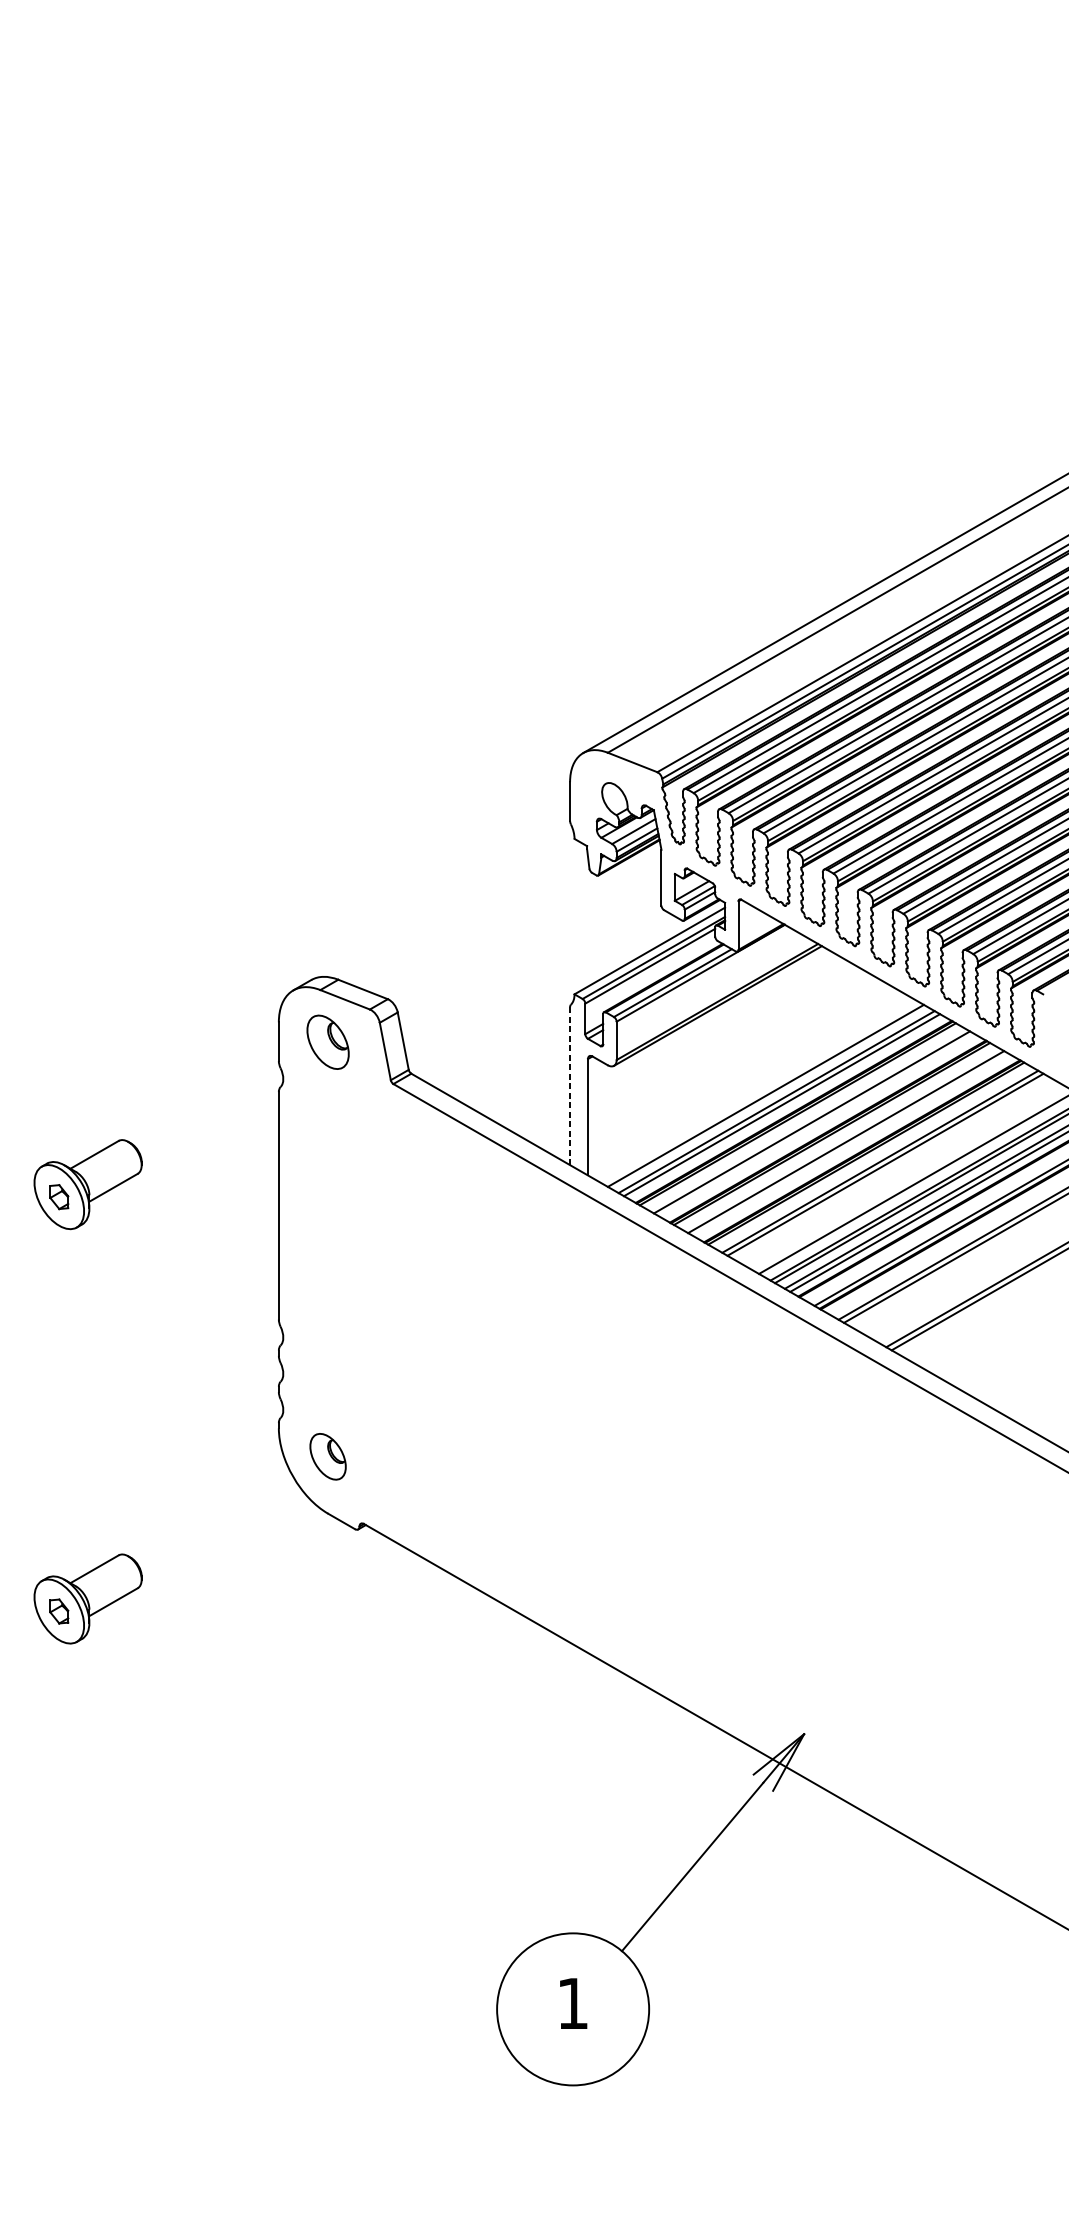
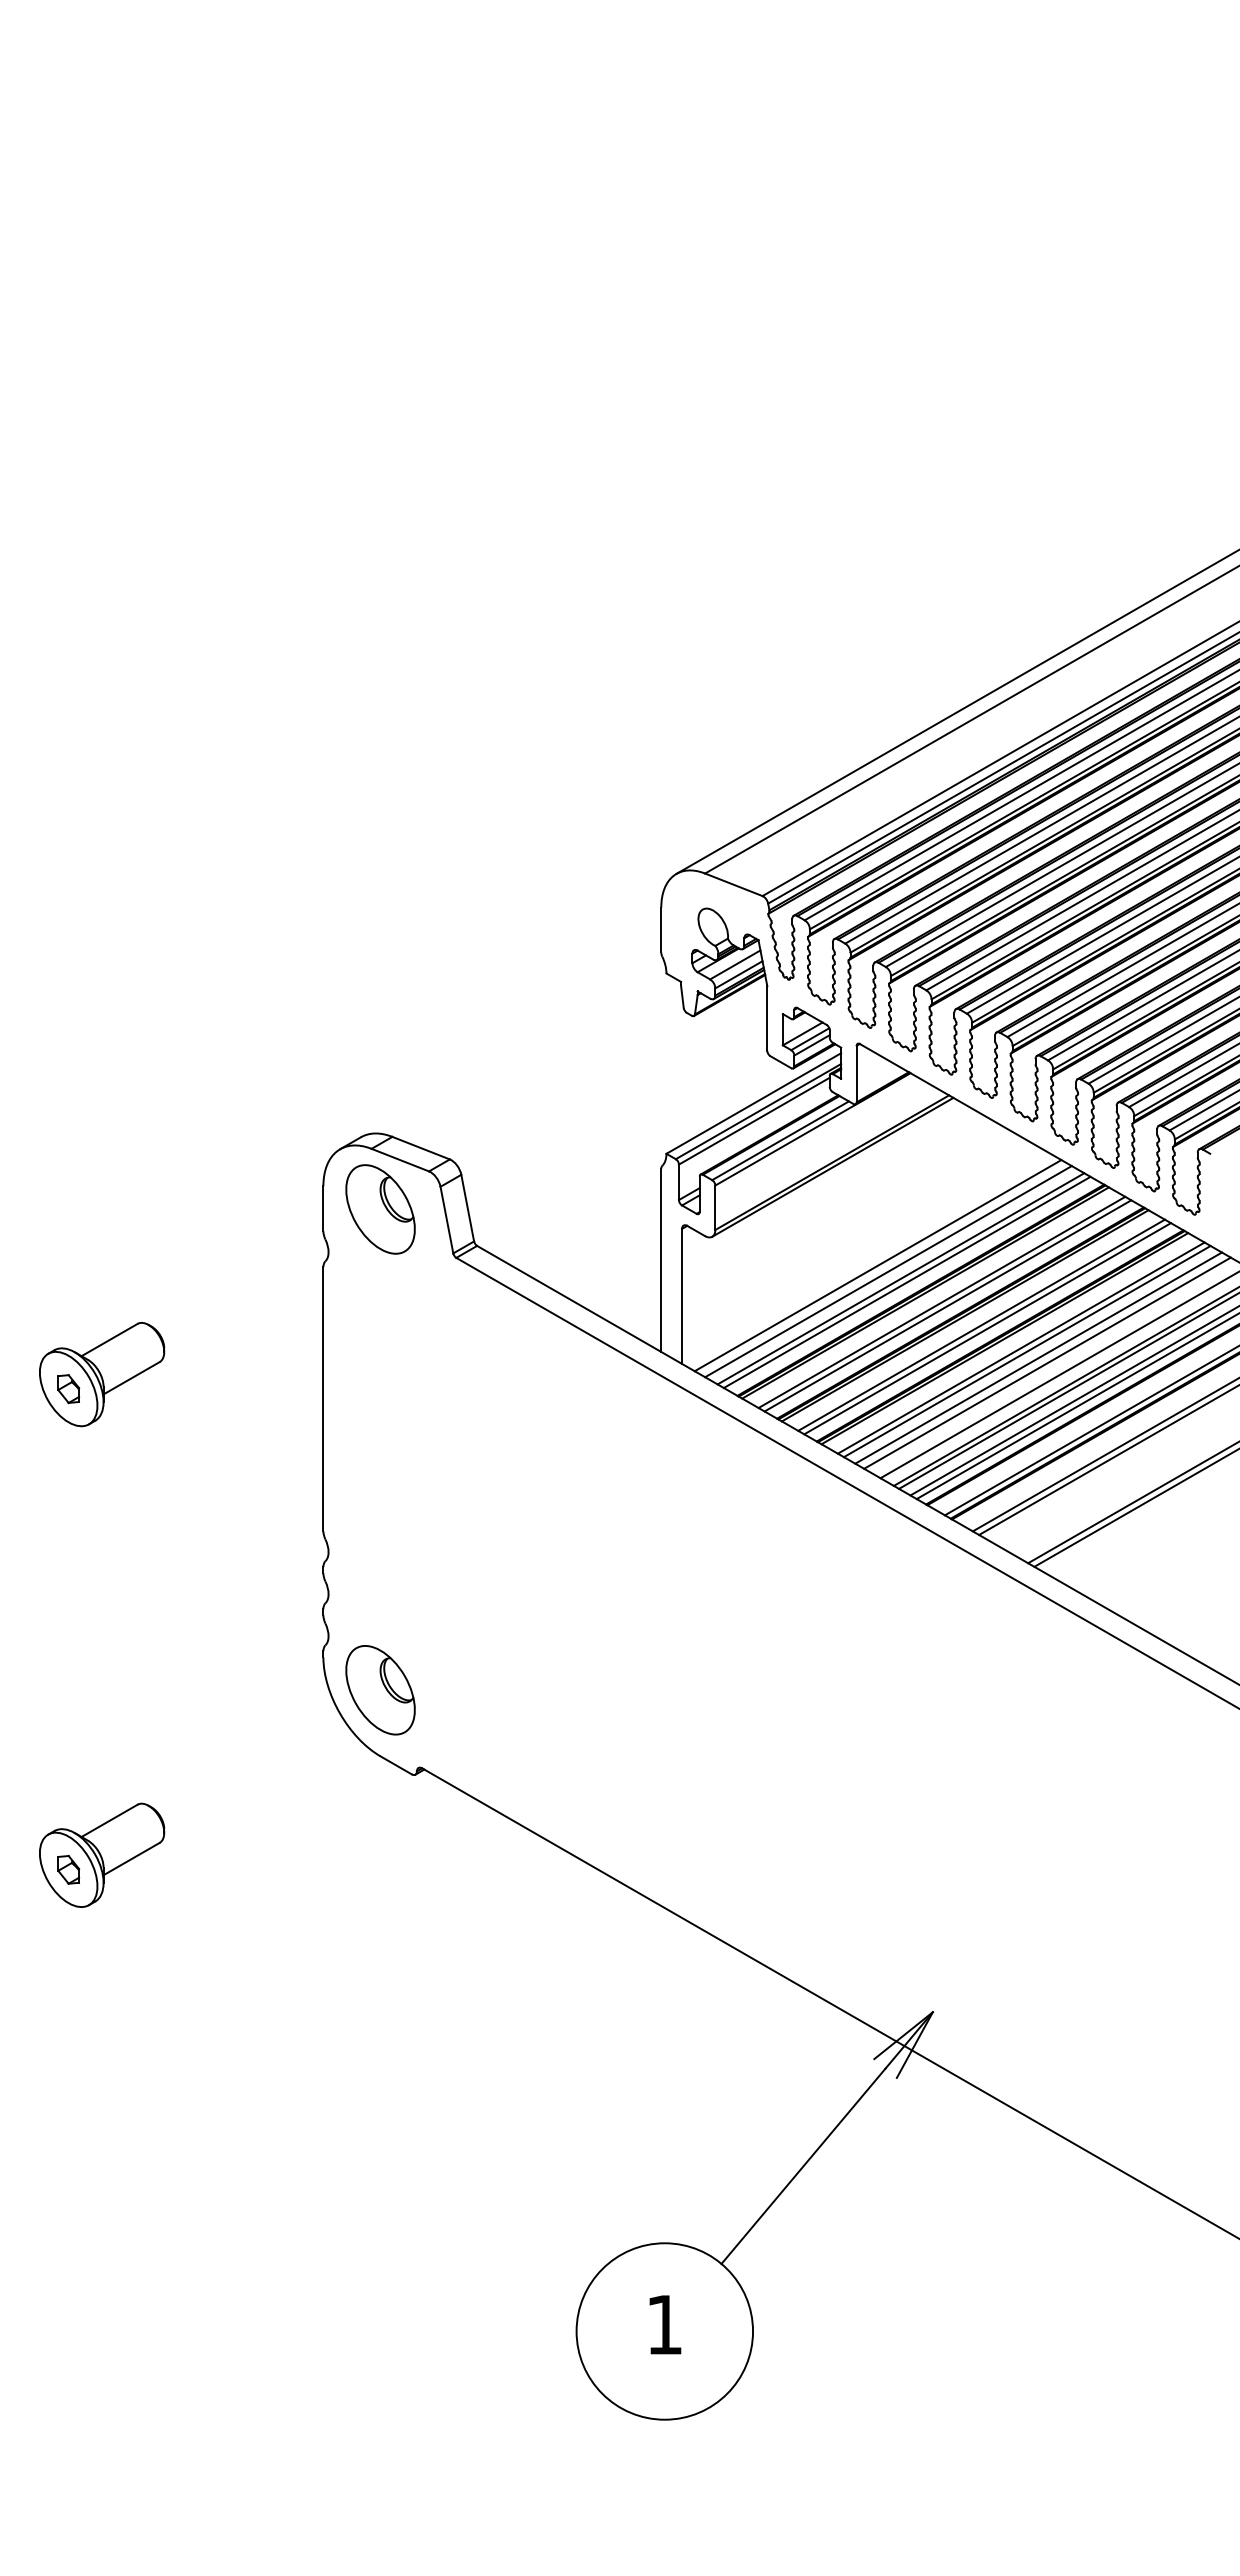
part: (328, 1042) -> (380, 1209), size x1.43
line: (570, 1086) -> (661, 1260), dashed -> solid
line: (756, 1090) -> (877, 1265), added
line: (816, 1125) -> (947, 1305), added
line: (851, 1144) -> (987, 1328), added
line: (895, 1169) -> (1038, 1357), added
line: (902, 1174) -> (1047, 1362), added
part: (328, 1456) -> (380, 1690), size x1.67

